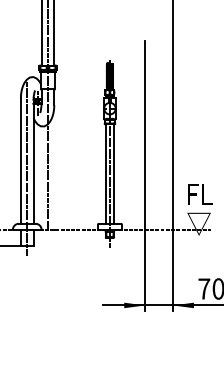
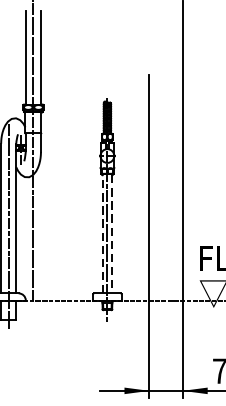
line: (105, 174) -> (102, 234), solid -> dashed
line: (114, 174) -> (112, 234), solid -> dashed

